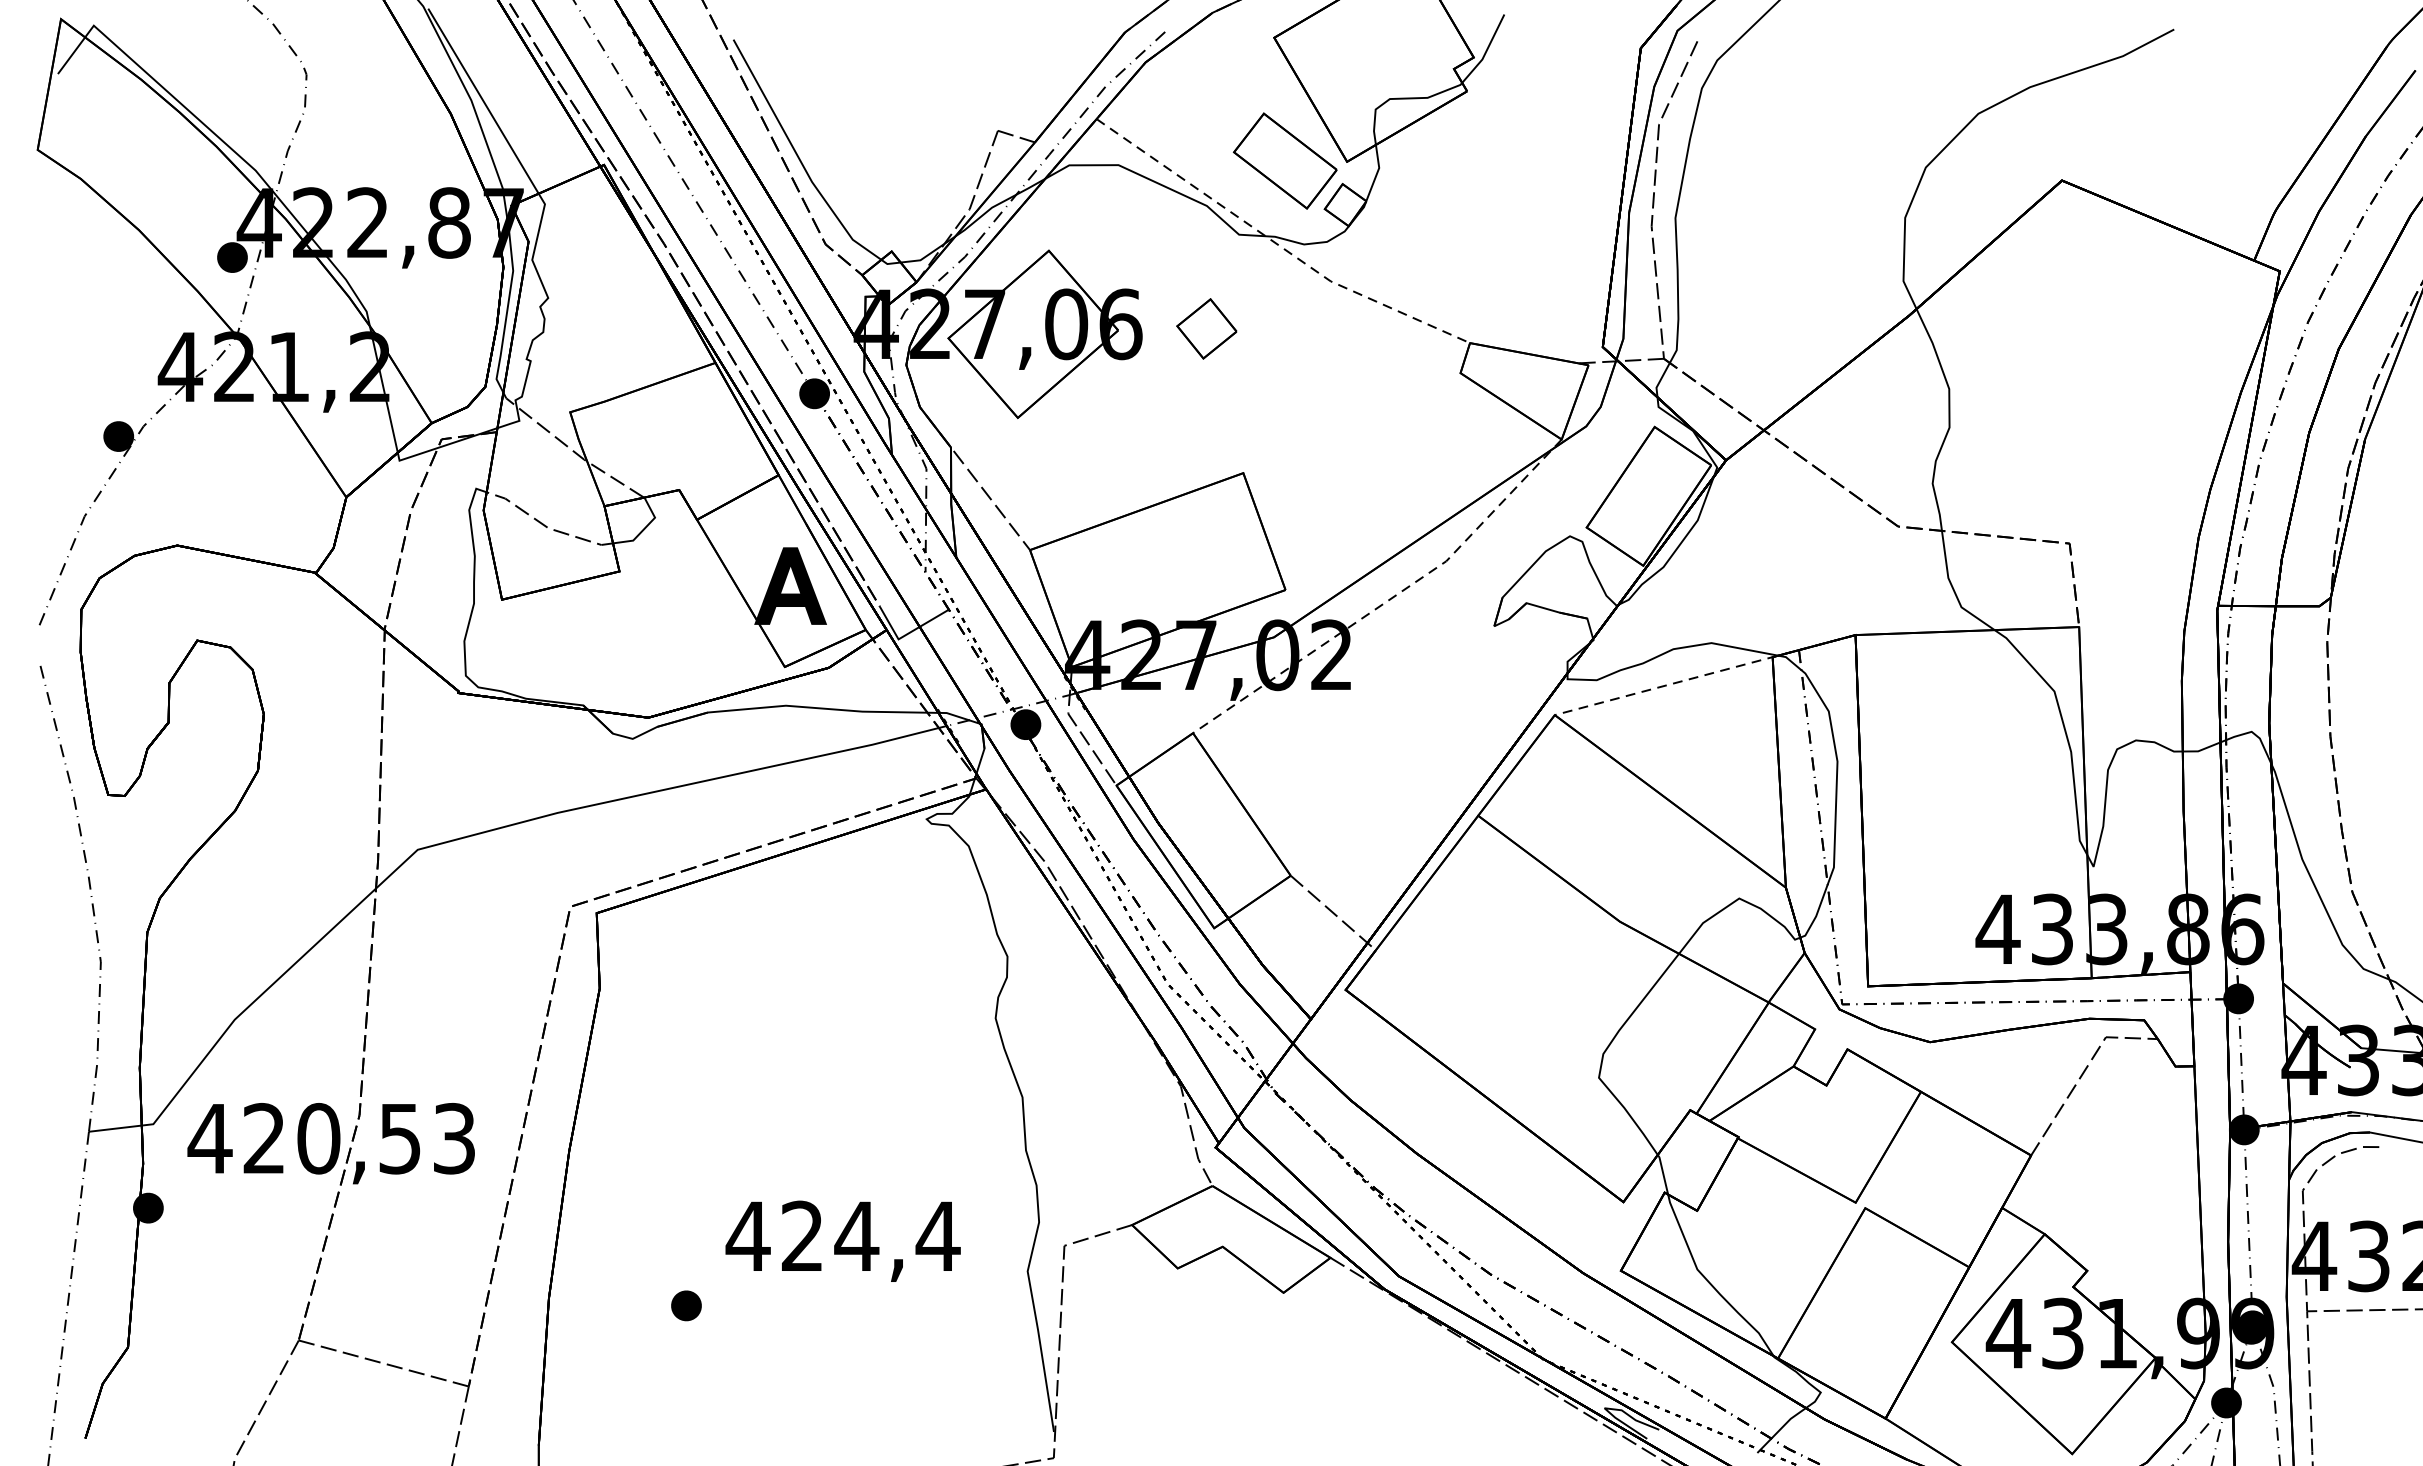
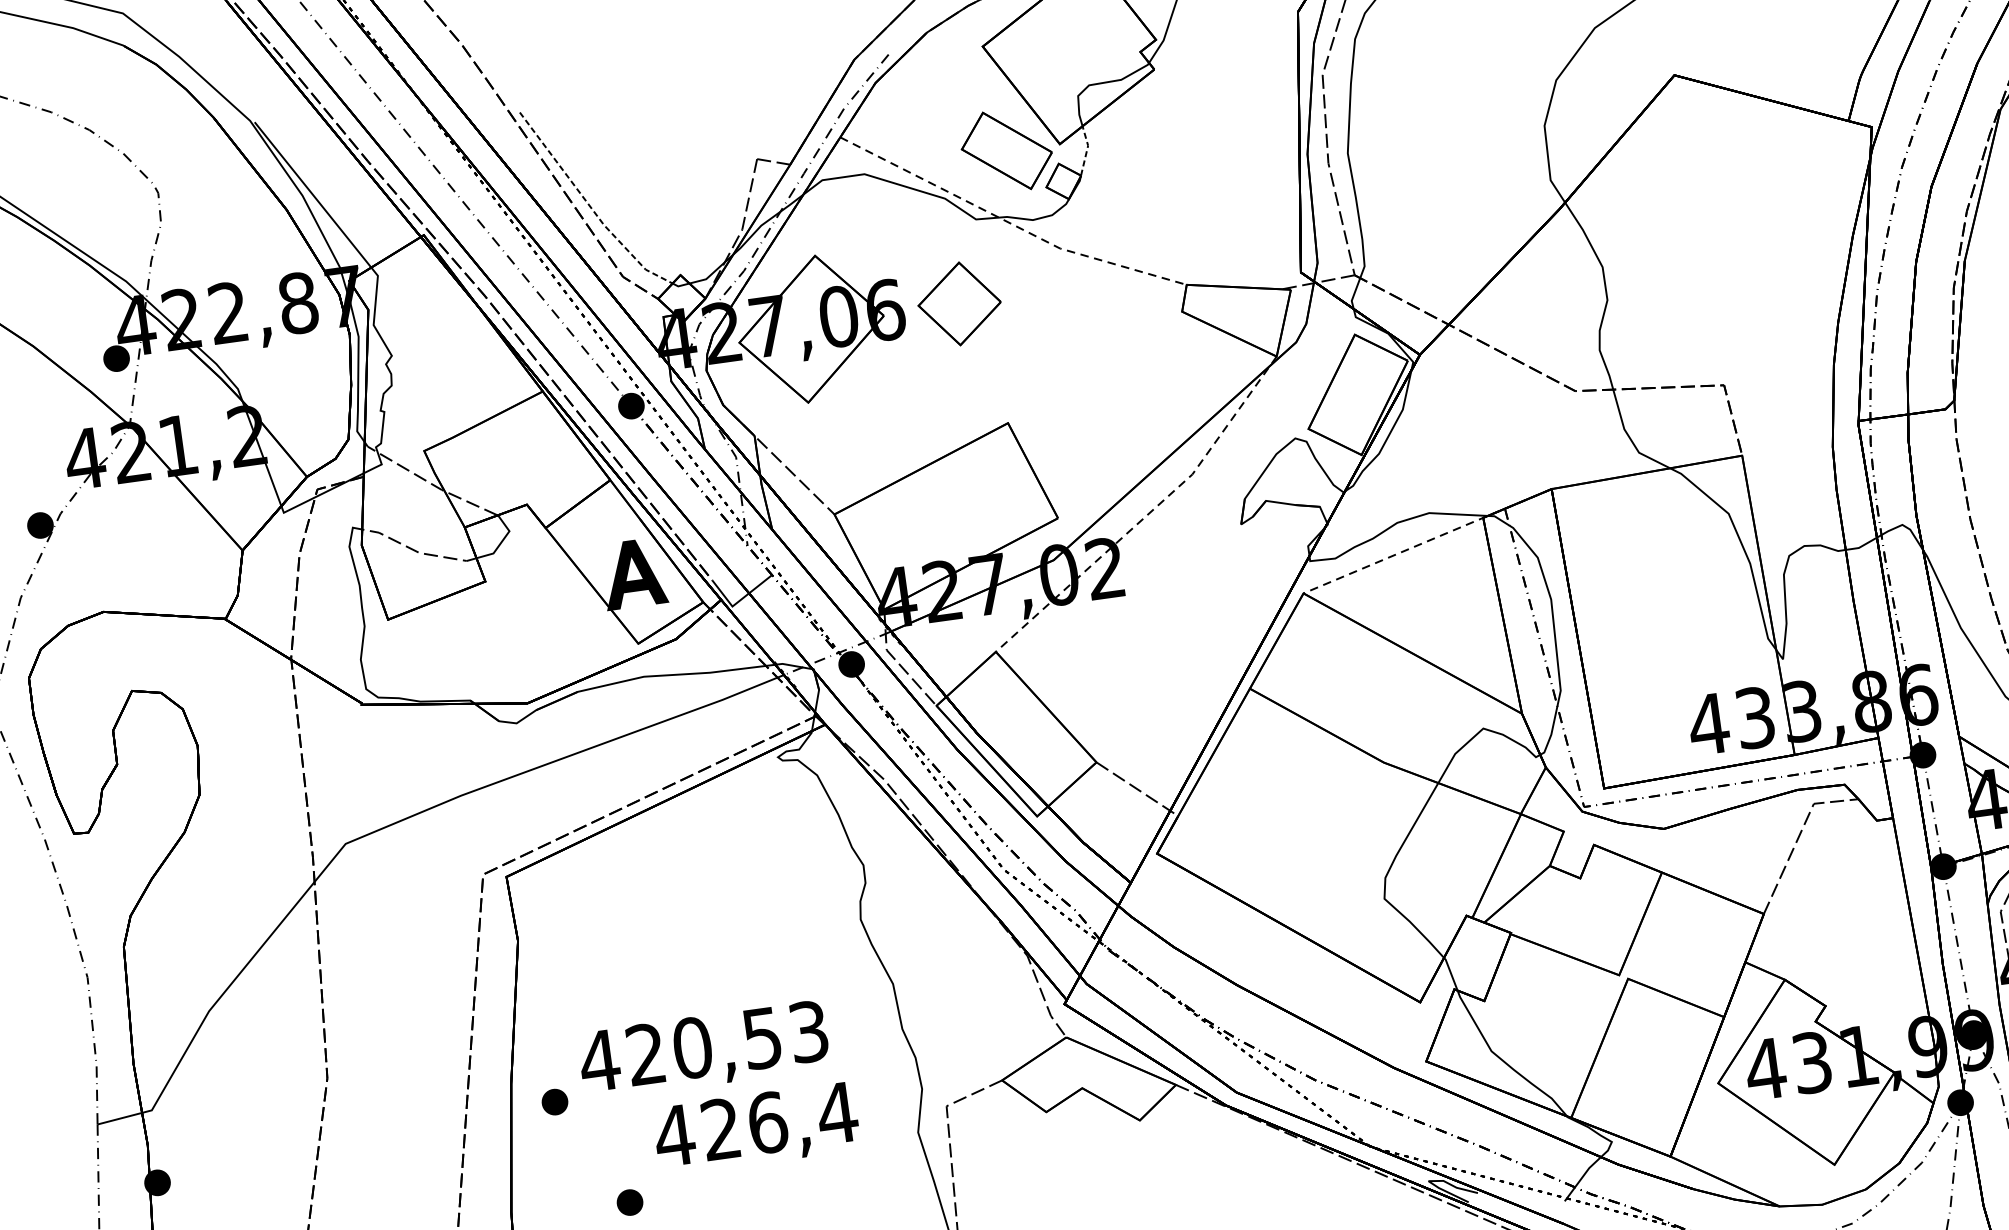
line: (799, 158) -> (590, 206), solid -> dashed
line: (1377, 172) -> (1087, 149), solid -> dashed
part: (1206, 328) -> (959, 303), size x1.6
text: (330, 1143) -> (703, 1050), moved
part: (616, 1178) -> (554, 1101), added
text: (856, 1236) -> (767, 1122), 424,4 -> 426,4

